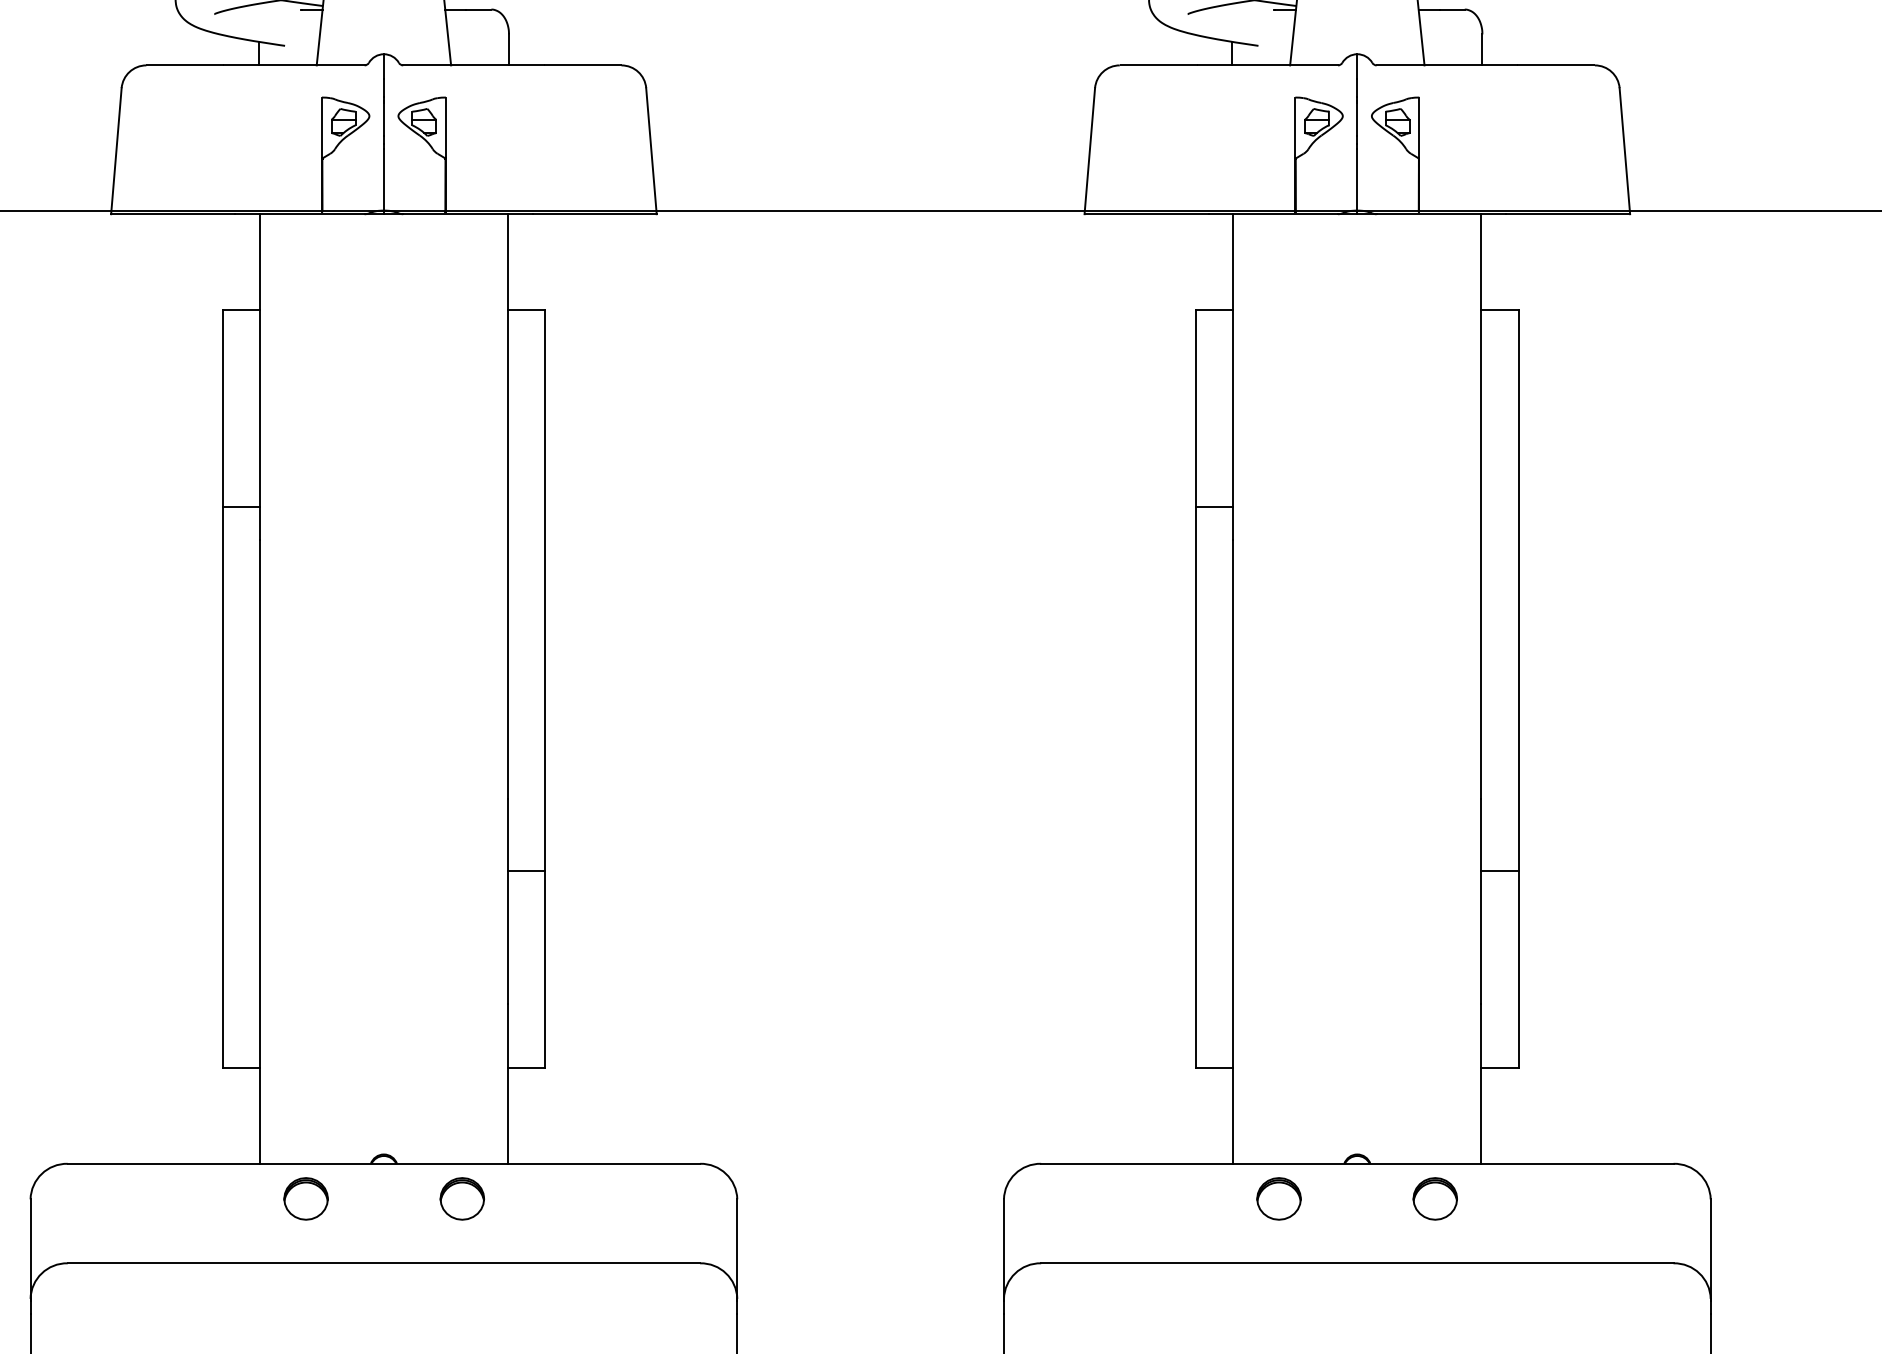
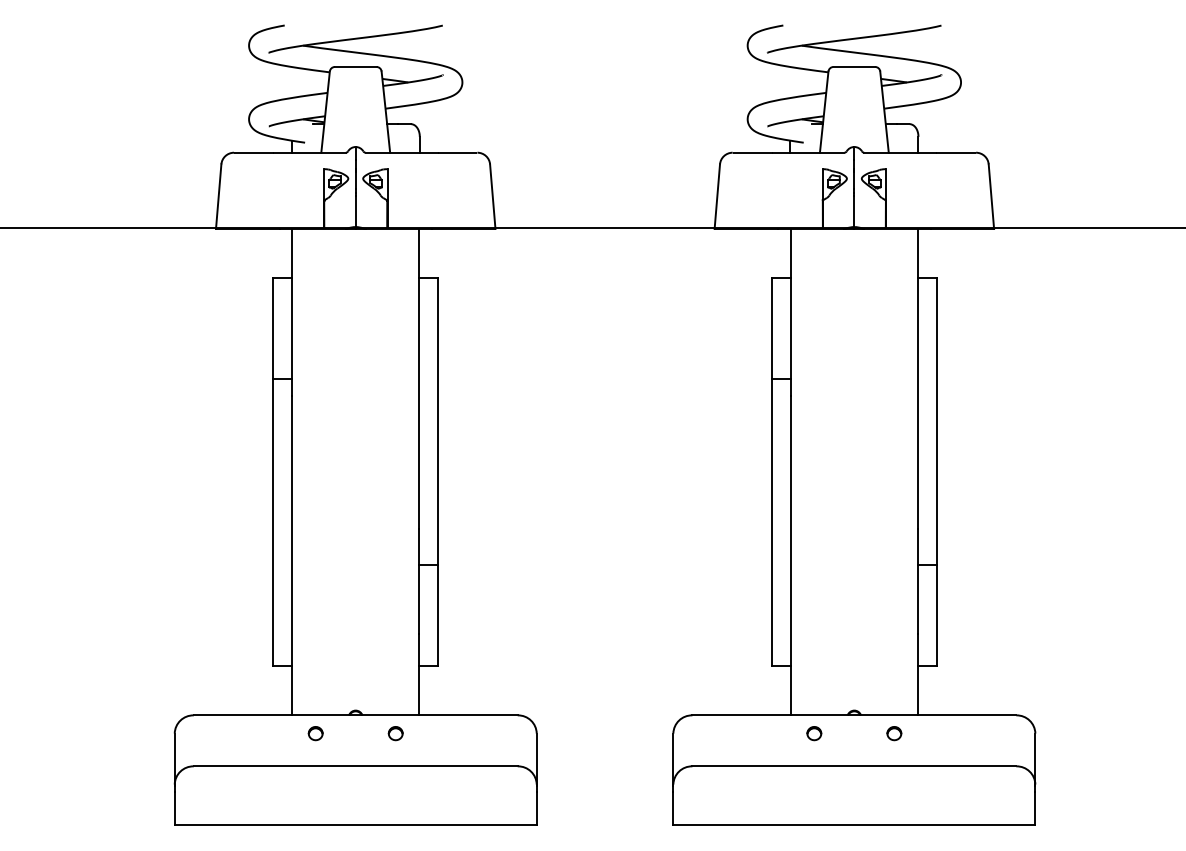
part: (305, 1199) -> (315, 733), size x0.62
part: (461, 1199) -> (395, 733), size x0.62
part: (1279, 1199) -> (814, 733), size x0.62
part: (1435, 1199) -> (894, 733), size x0.62

